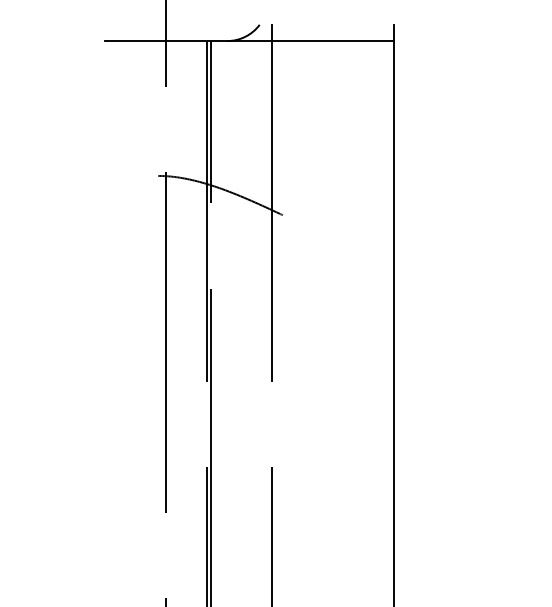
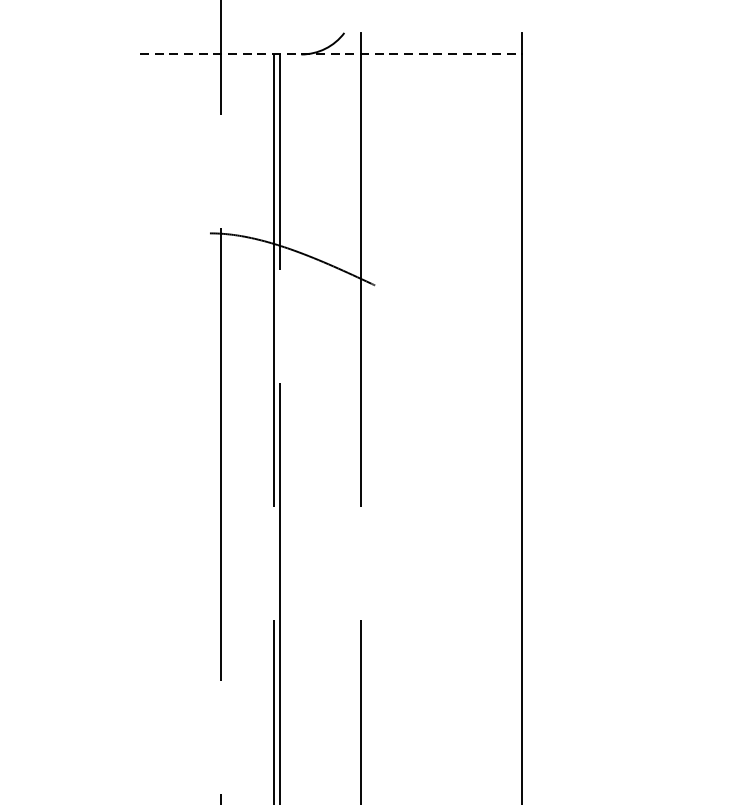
line: (250, 41) -> (332, 55), solid -> dashed

